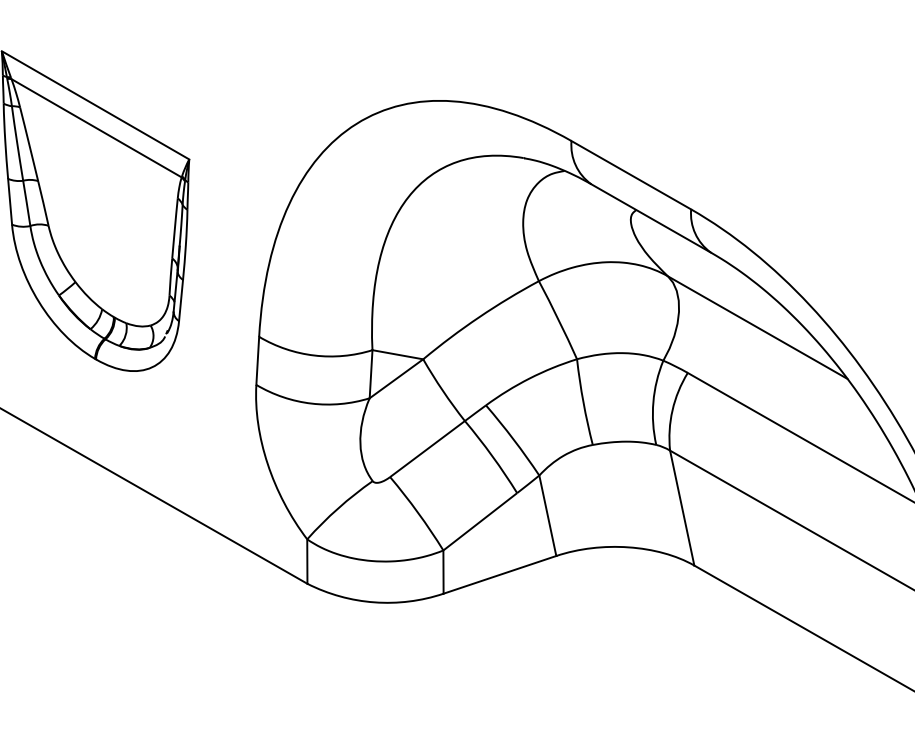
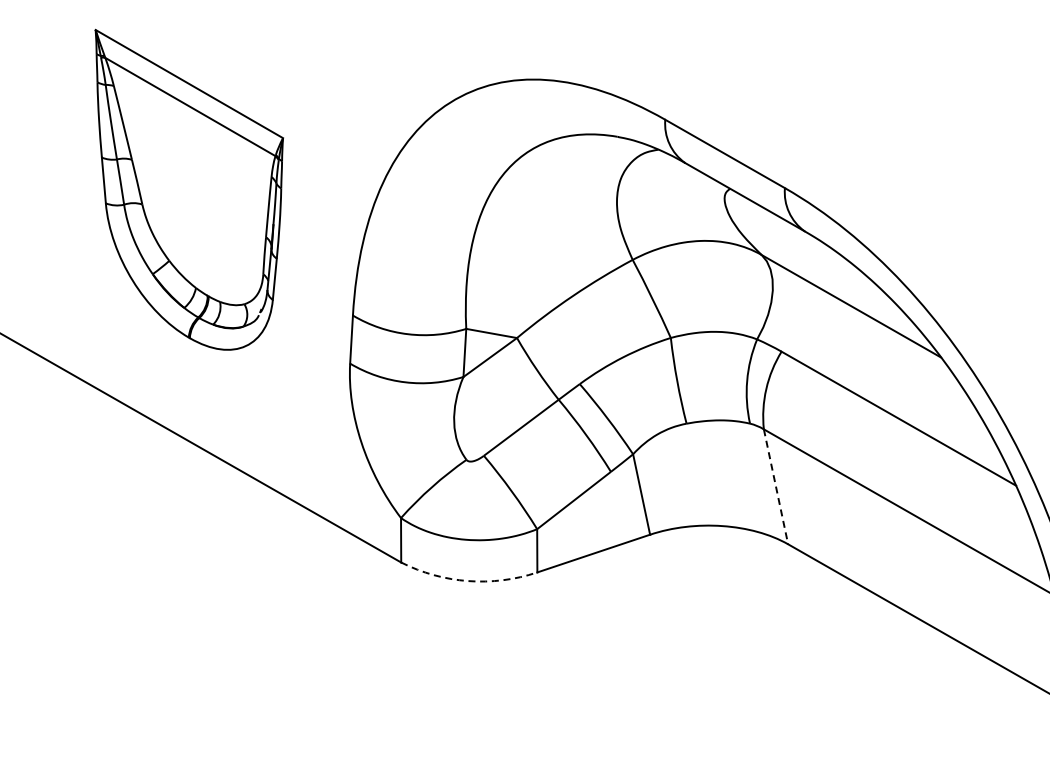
line: (682, 507) -> (776, 486), solid -> dashed
arc: (374, 602) -> (468, 581), solid -> dashed

